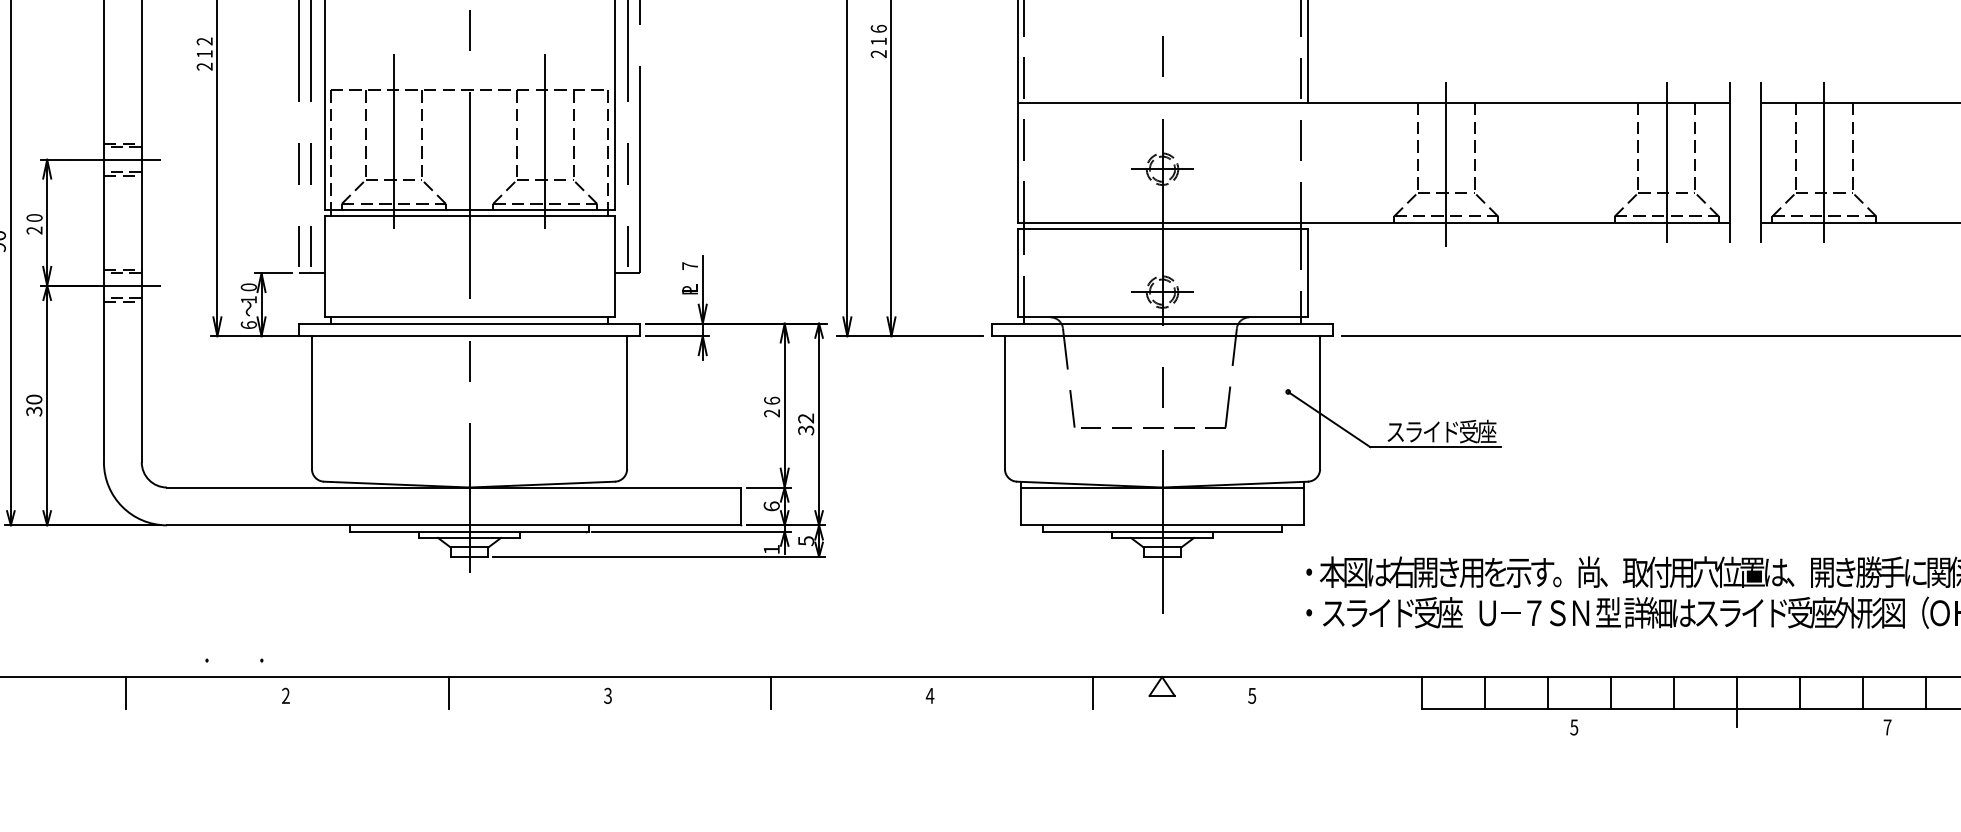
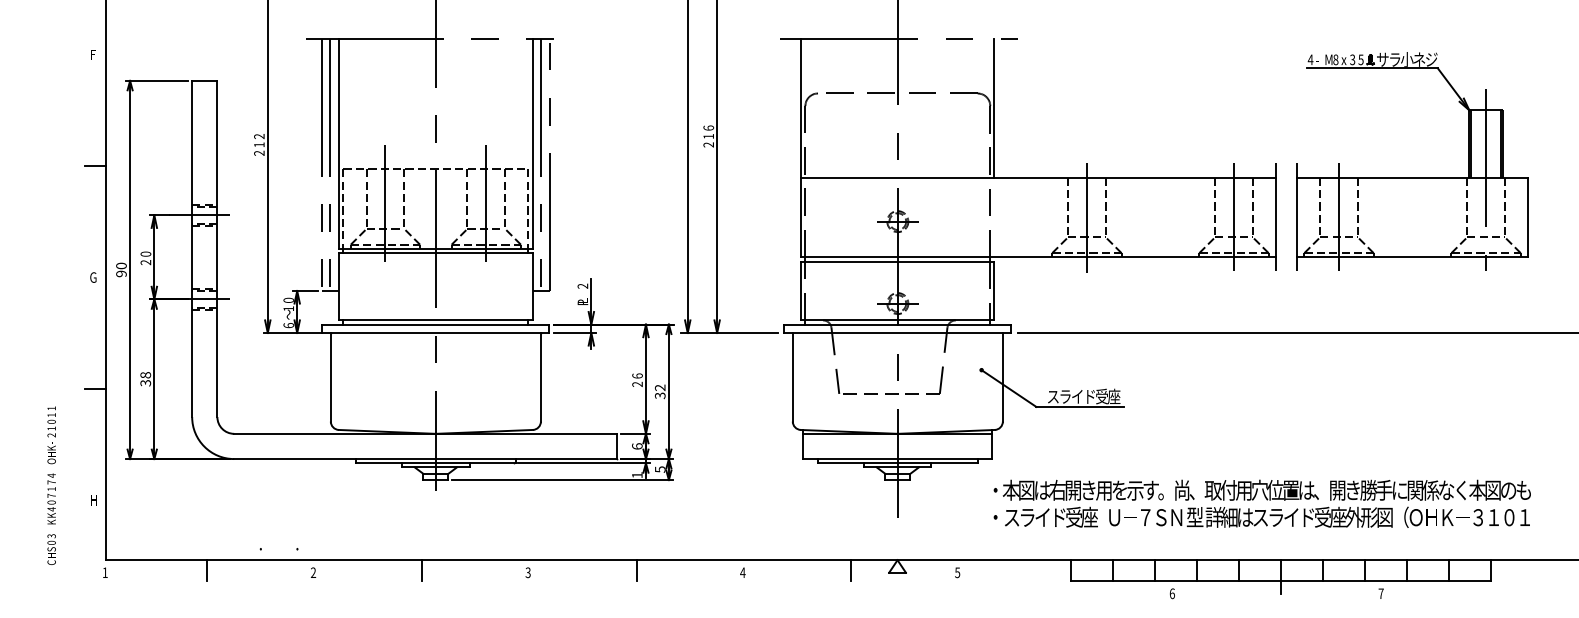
text: (689, 264) -> (582, 285), 7 -> 2
text: (33, 399) -> (145, 375), 30 -> 38
text: (1573, 727) -> (1171, 593), 5 -> 6

